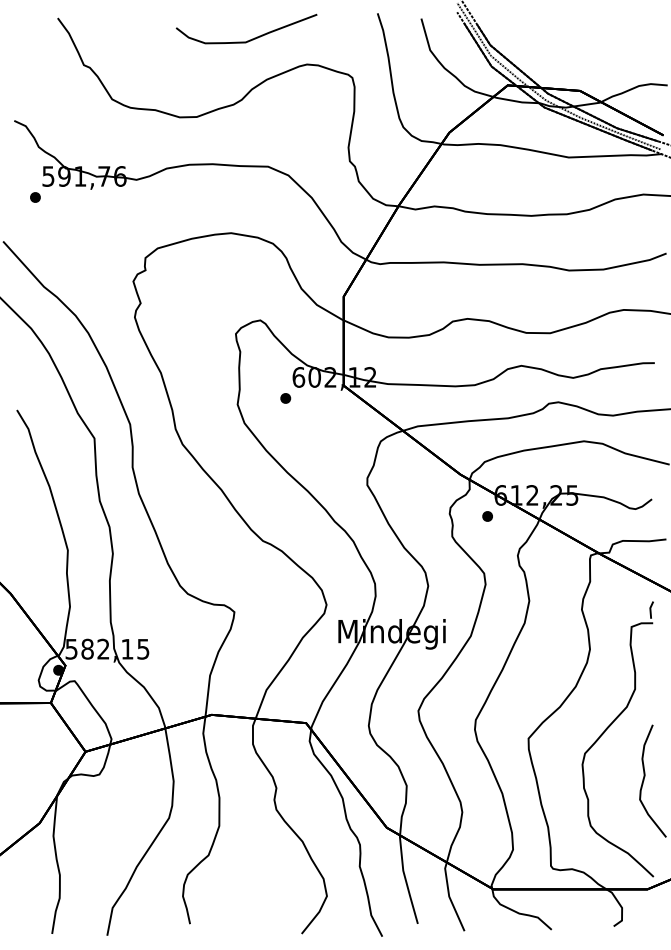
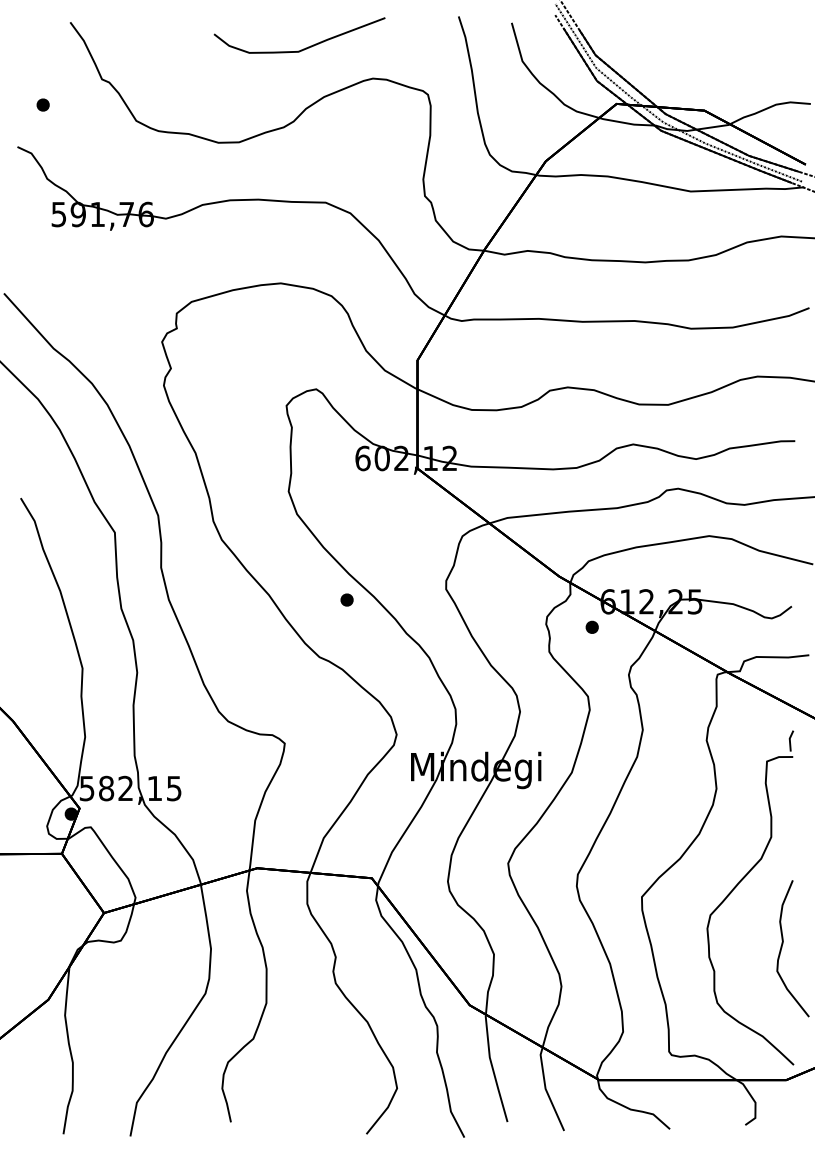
part: (34, 197) -> (42, 104), moved
part: (285, 397) -> (346, 599), moved

